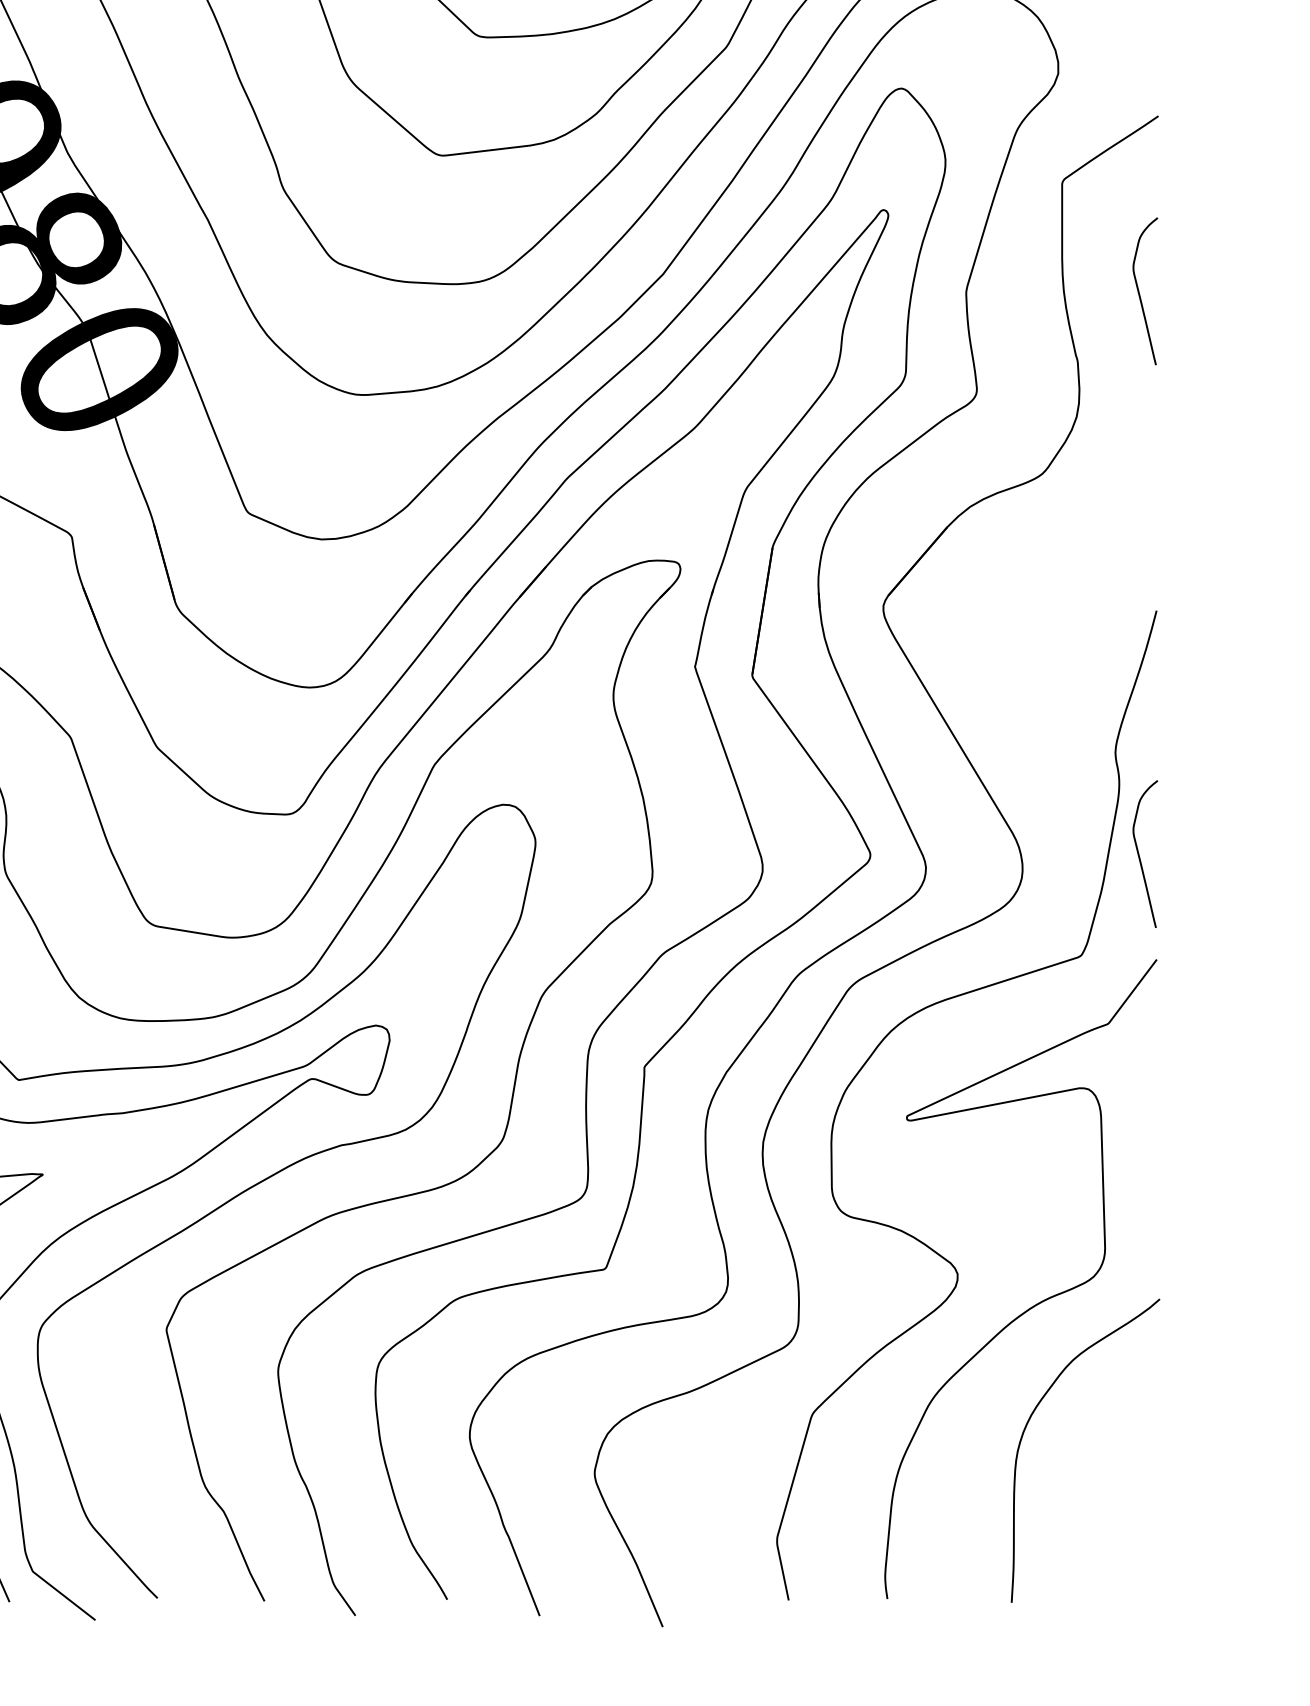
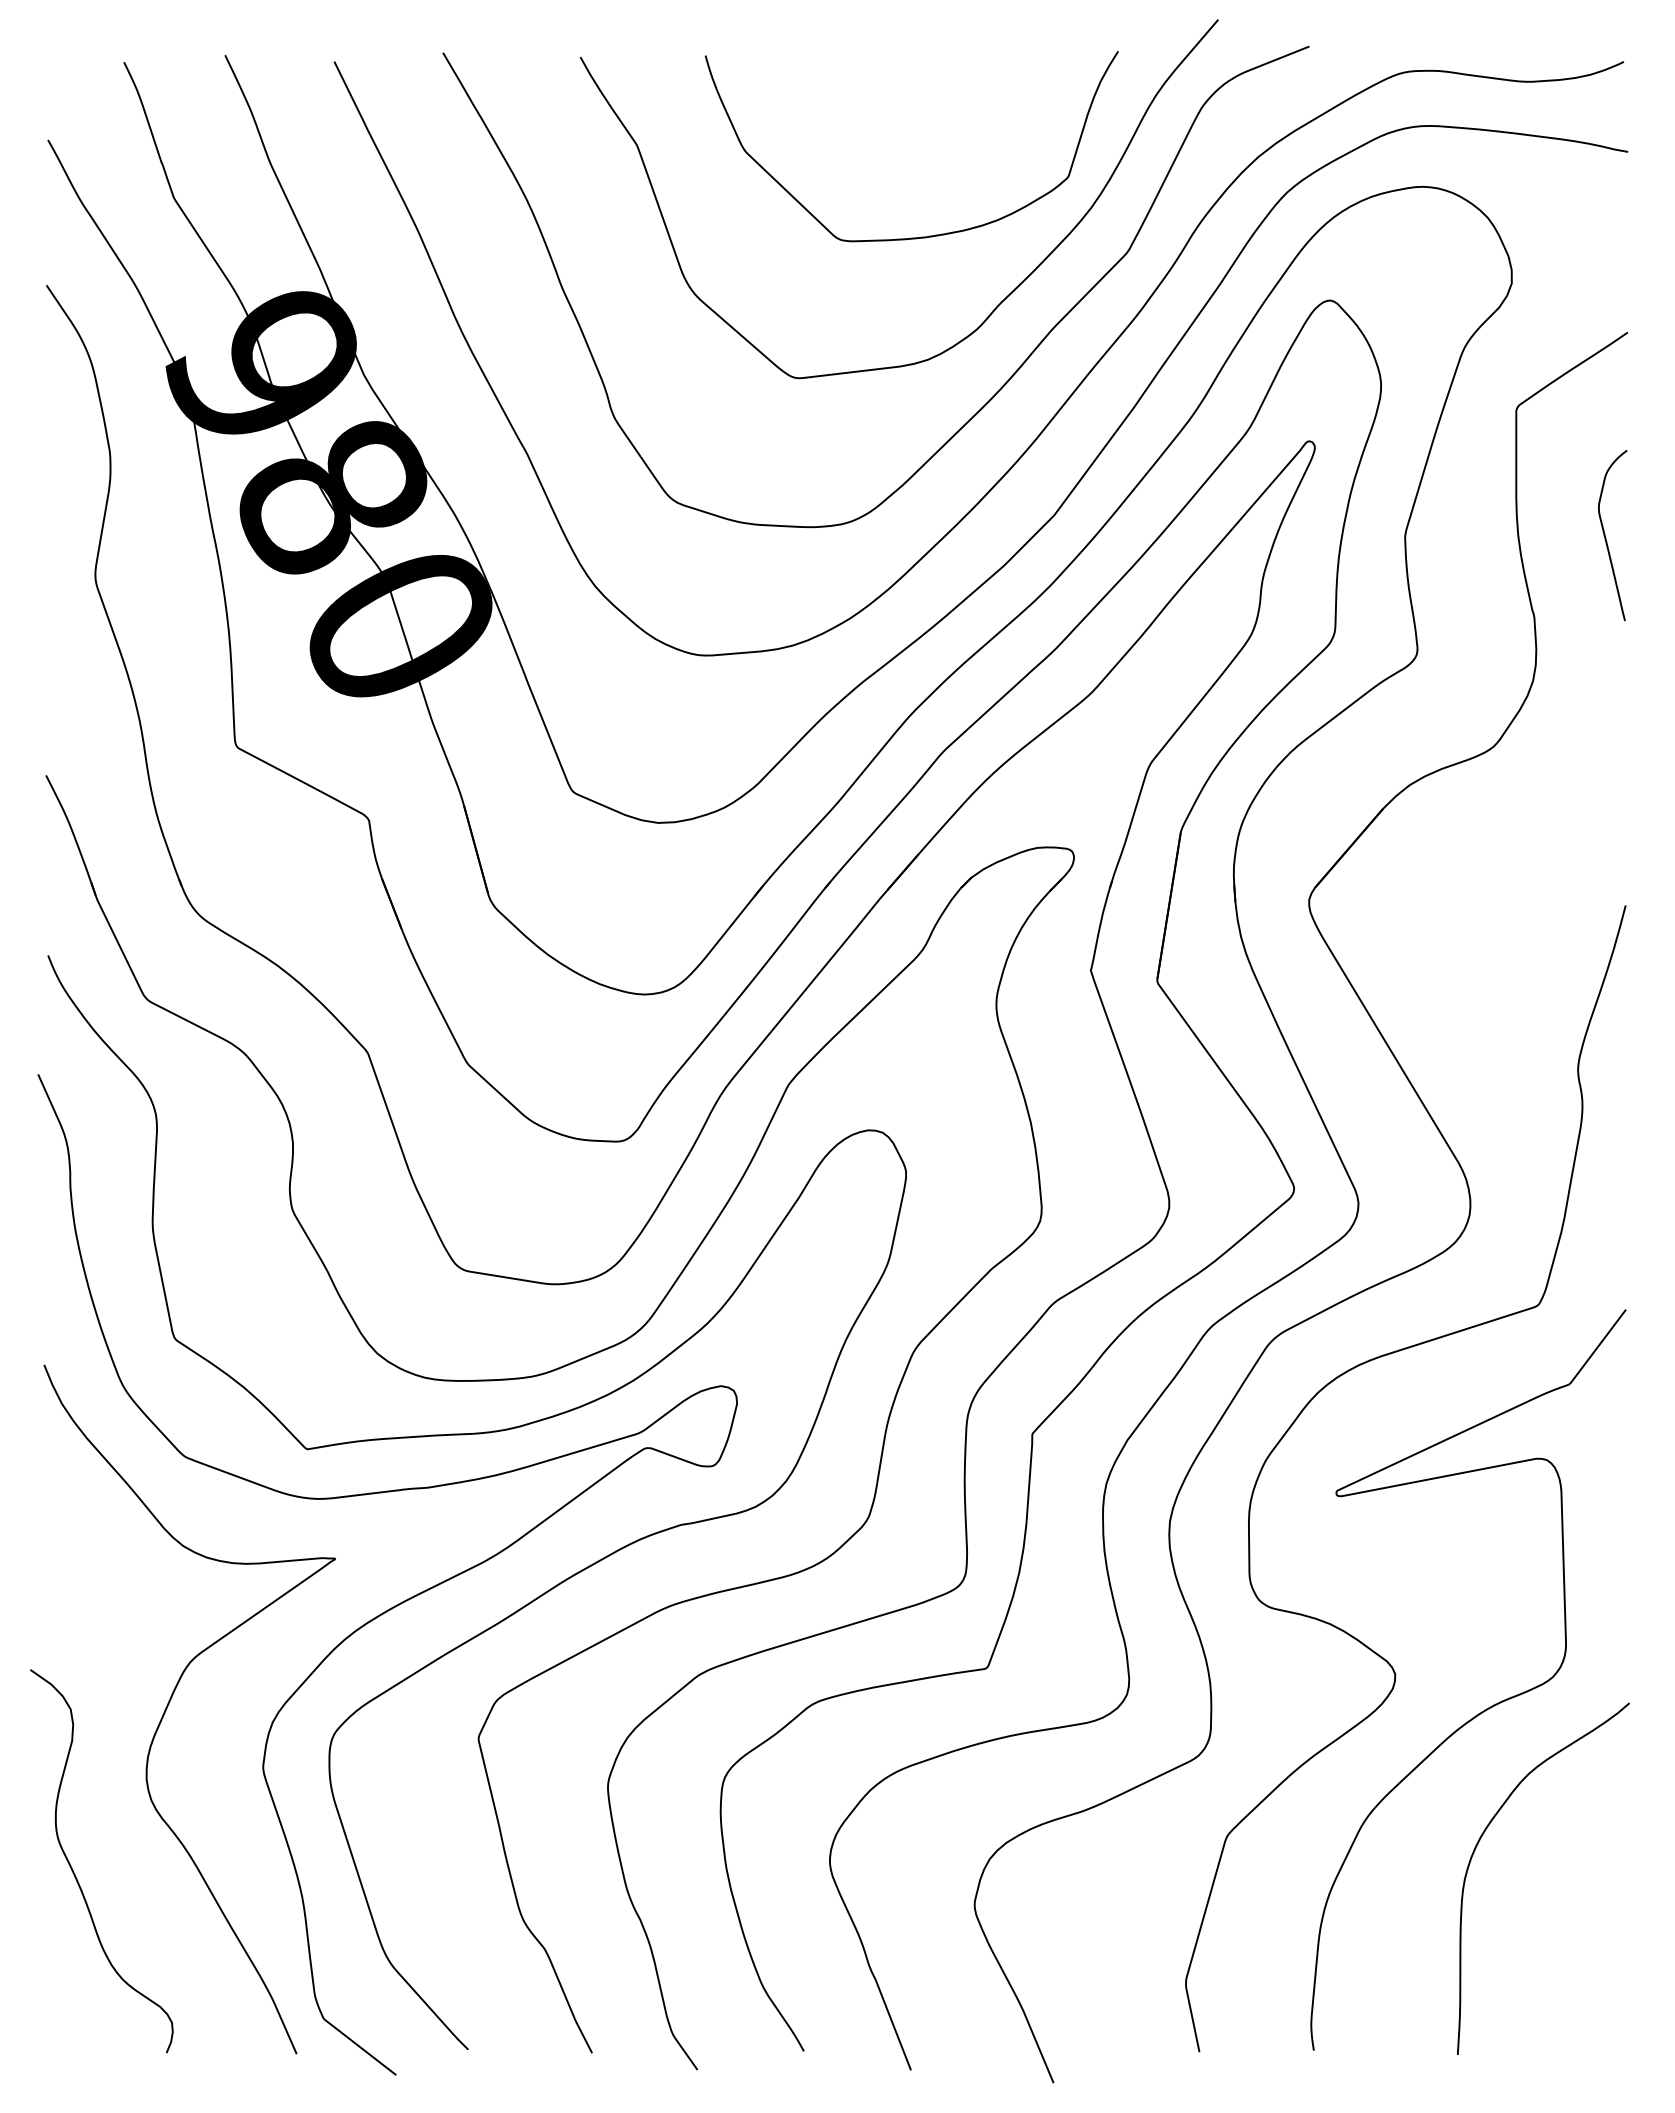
curve: (1140, 855) -> (1606, 1189), removed

